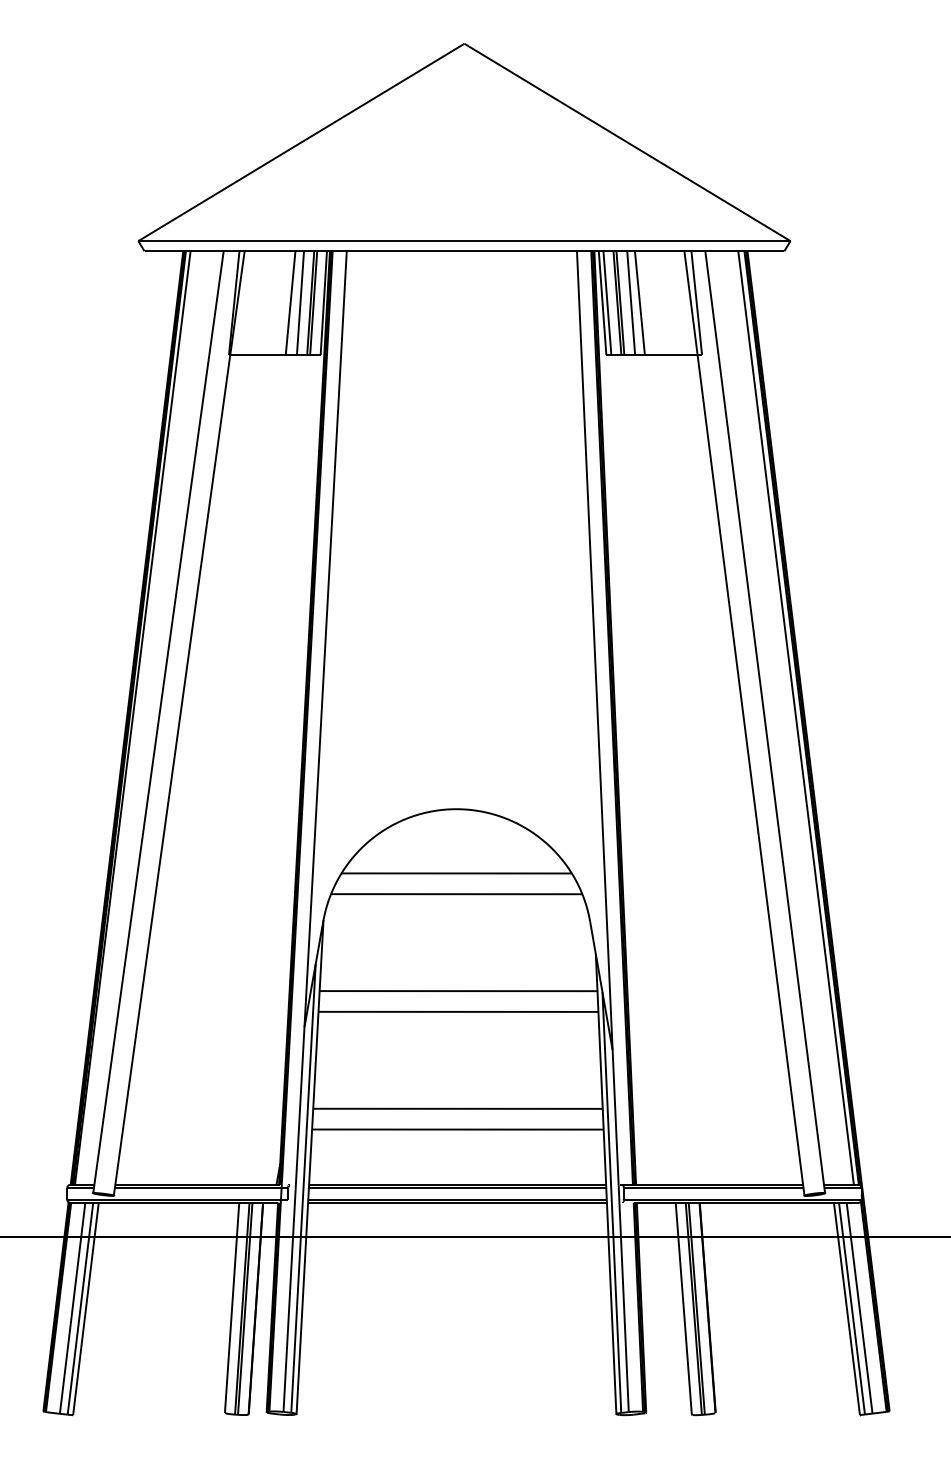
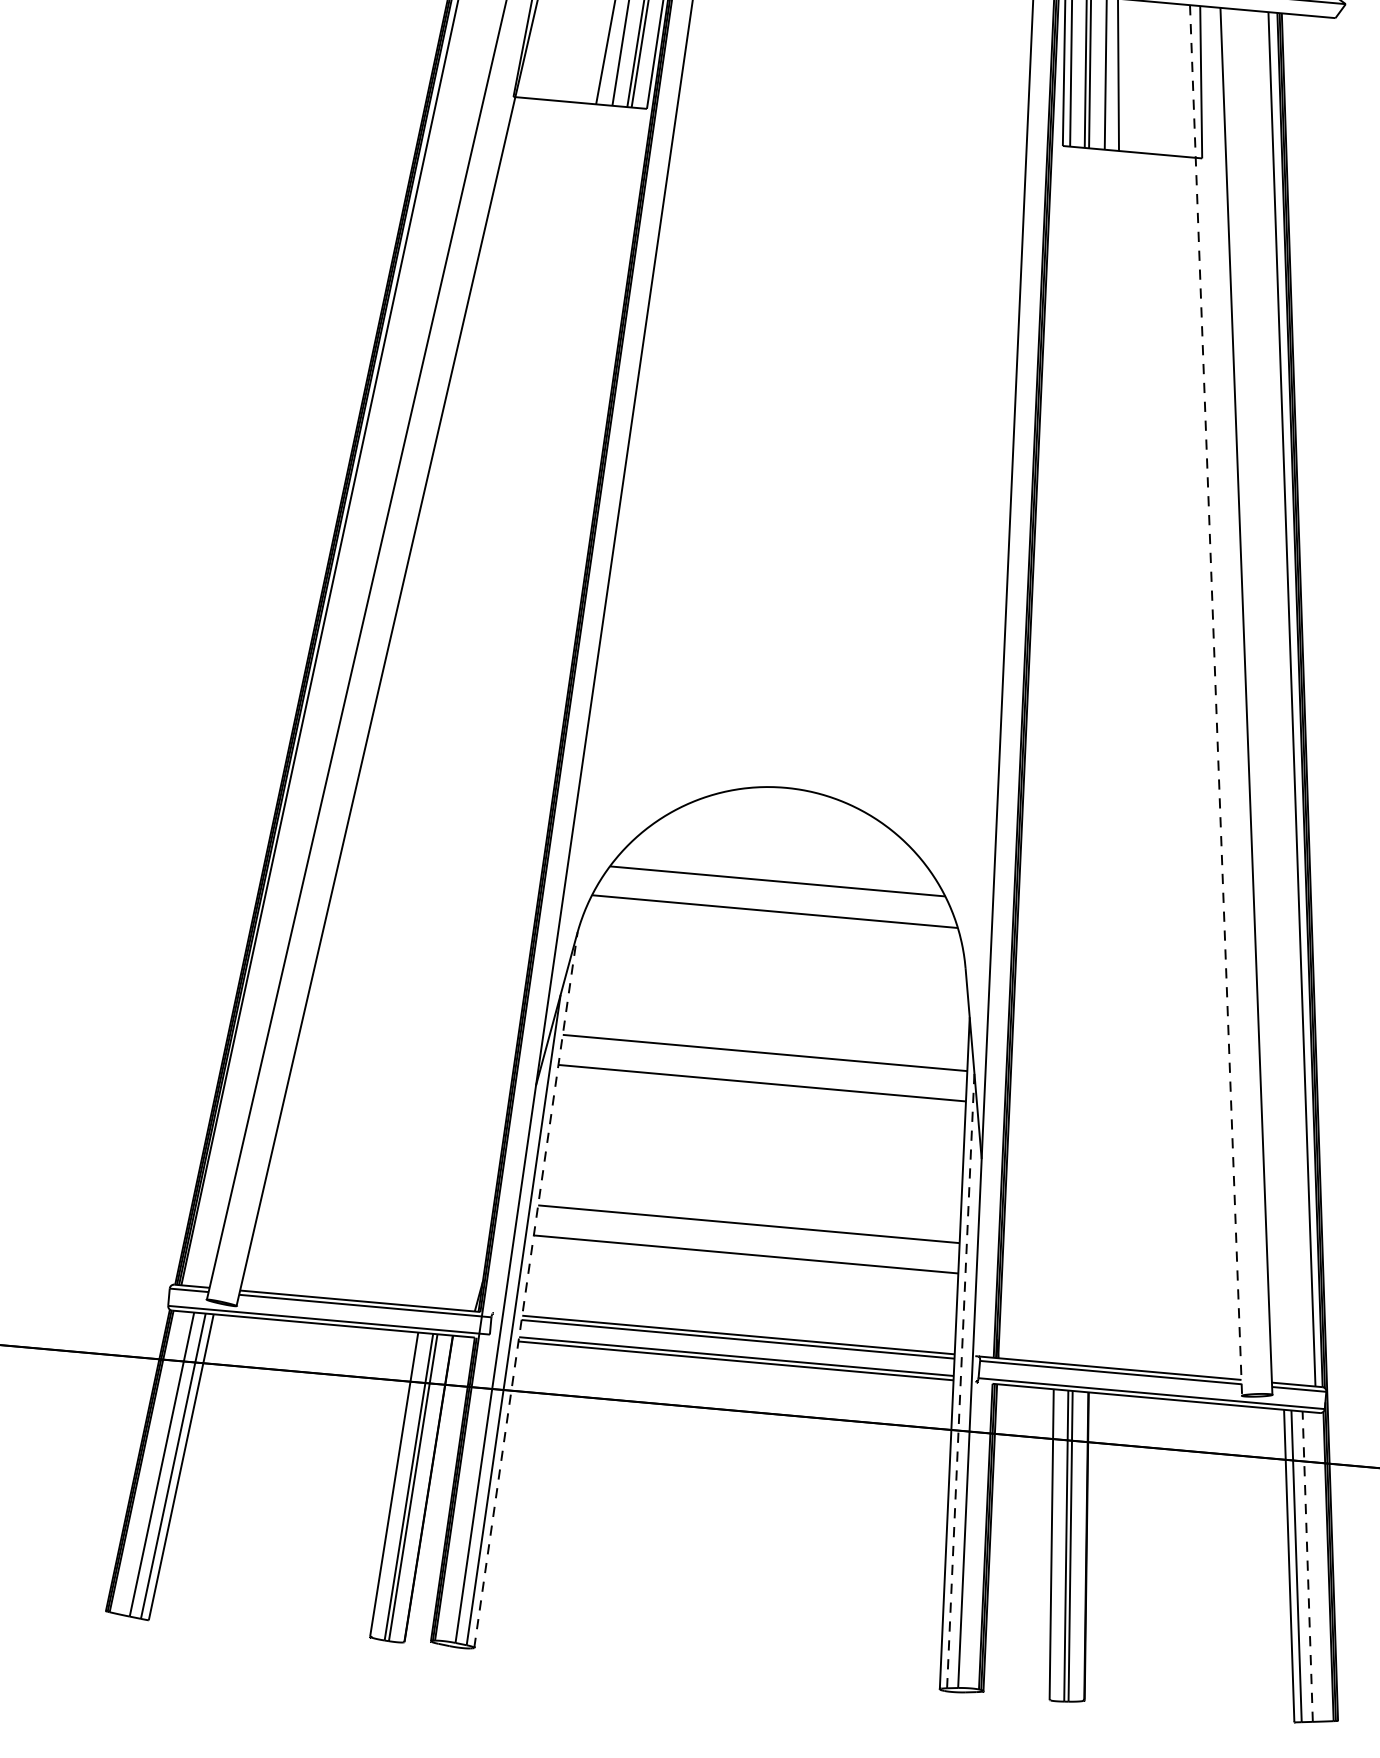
line: (744, 724) -> (1215, 701), solid -> dashed
line: (310, 1166) -> (526, 1289), solid -> dashed
line: (611, 1202) -> (960, 1380), solid -> dashed
line: (859, 1307) -> (1307, 1565), solid -> dashed

